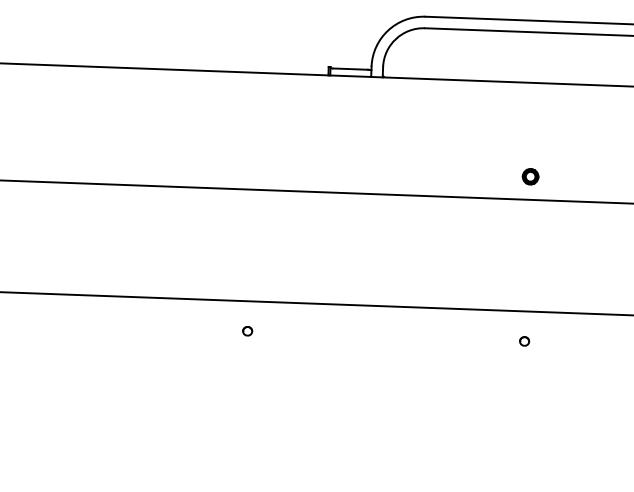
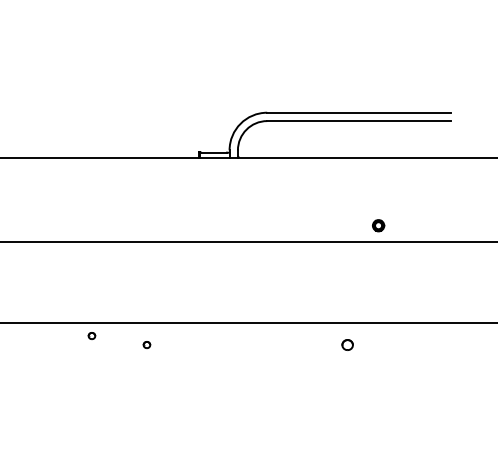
part: (530, 176) -> (378, 225), moved
part: (171, 315) -> (91, 335), added
part: (524, 340) -> (347, 344), size x1.6

